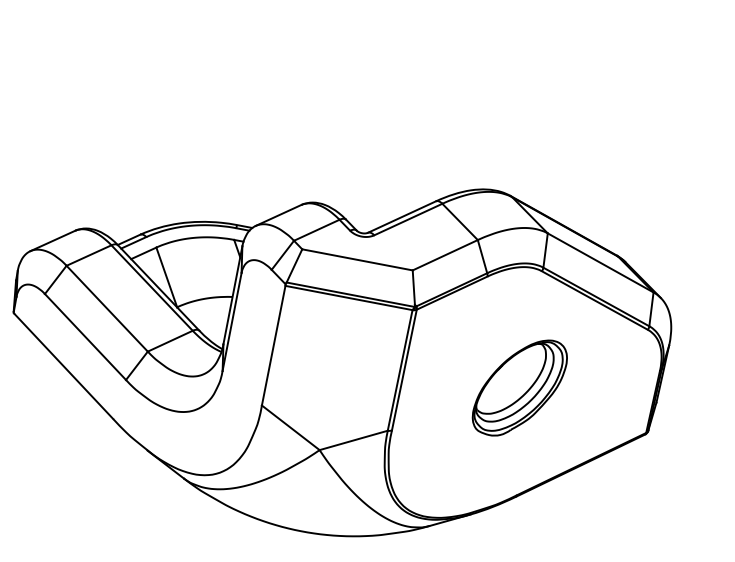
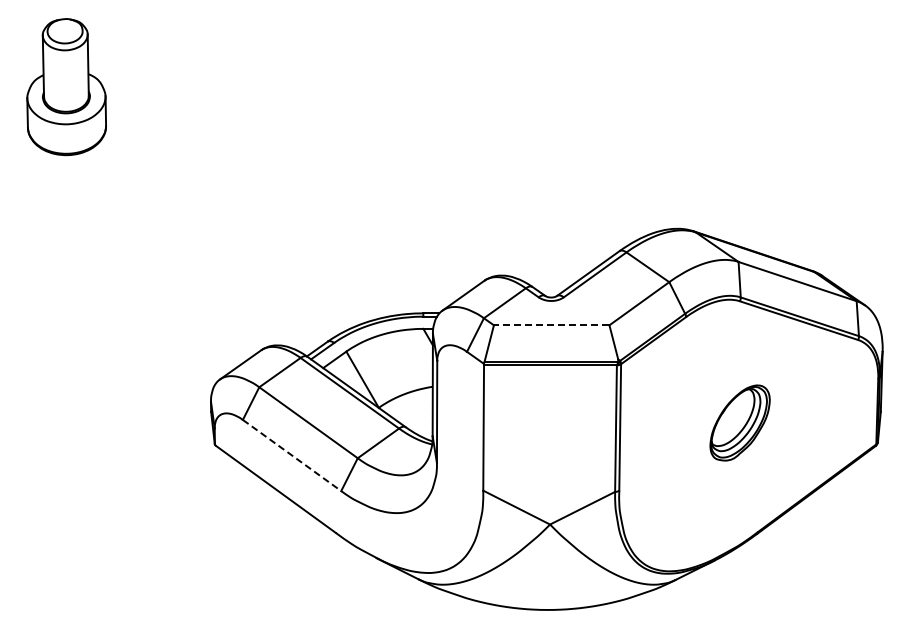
line: (357, 260) -> (551, 325), solid -> dashed
line: (85, 337) -> (292, 455), solid -> dashed
part: (519, 387) -> (739, 422), size x0.7

